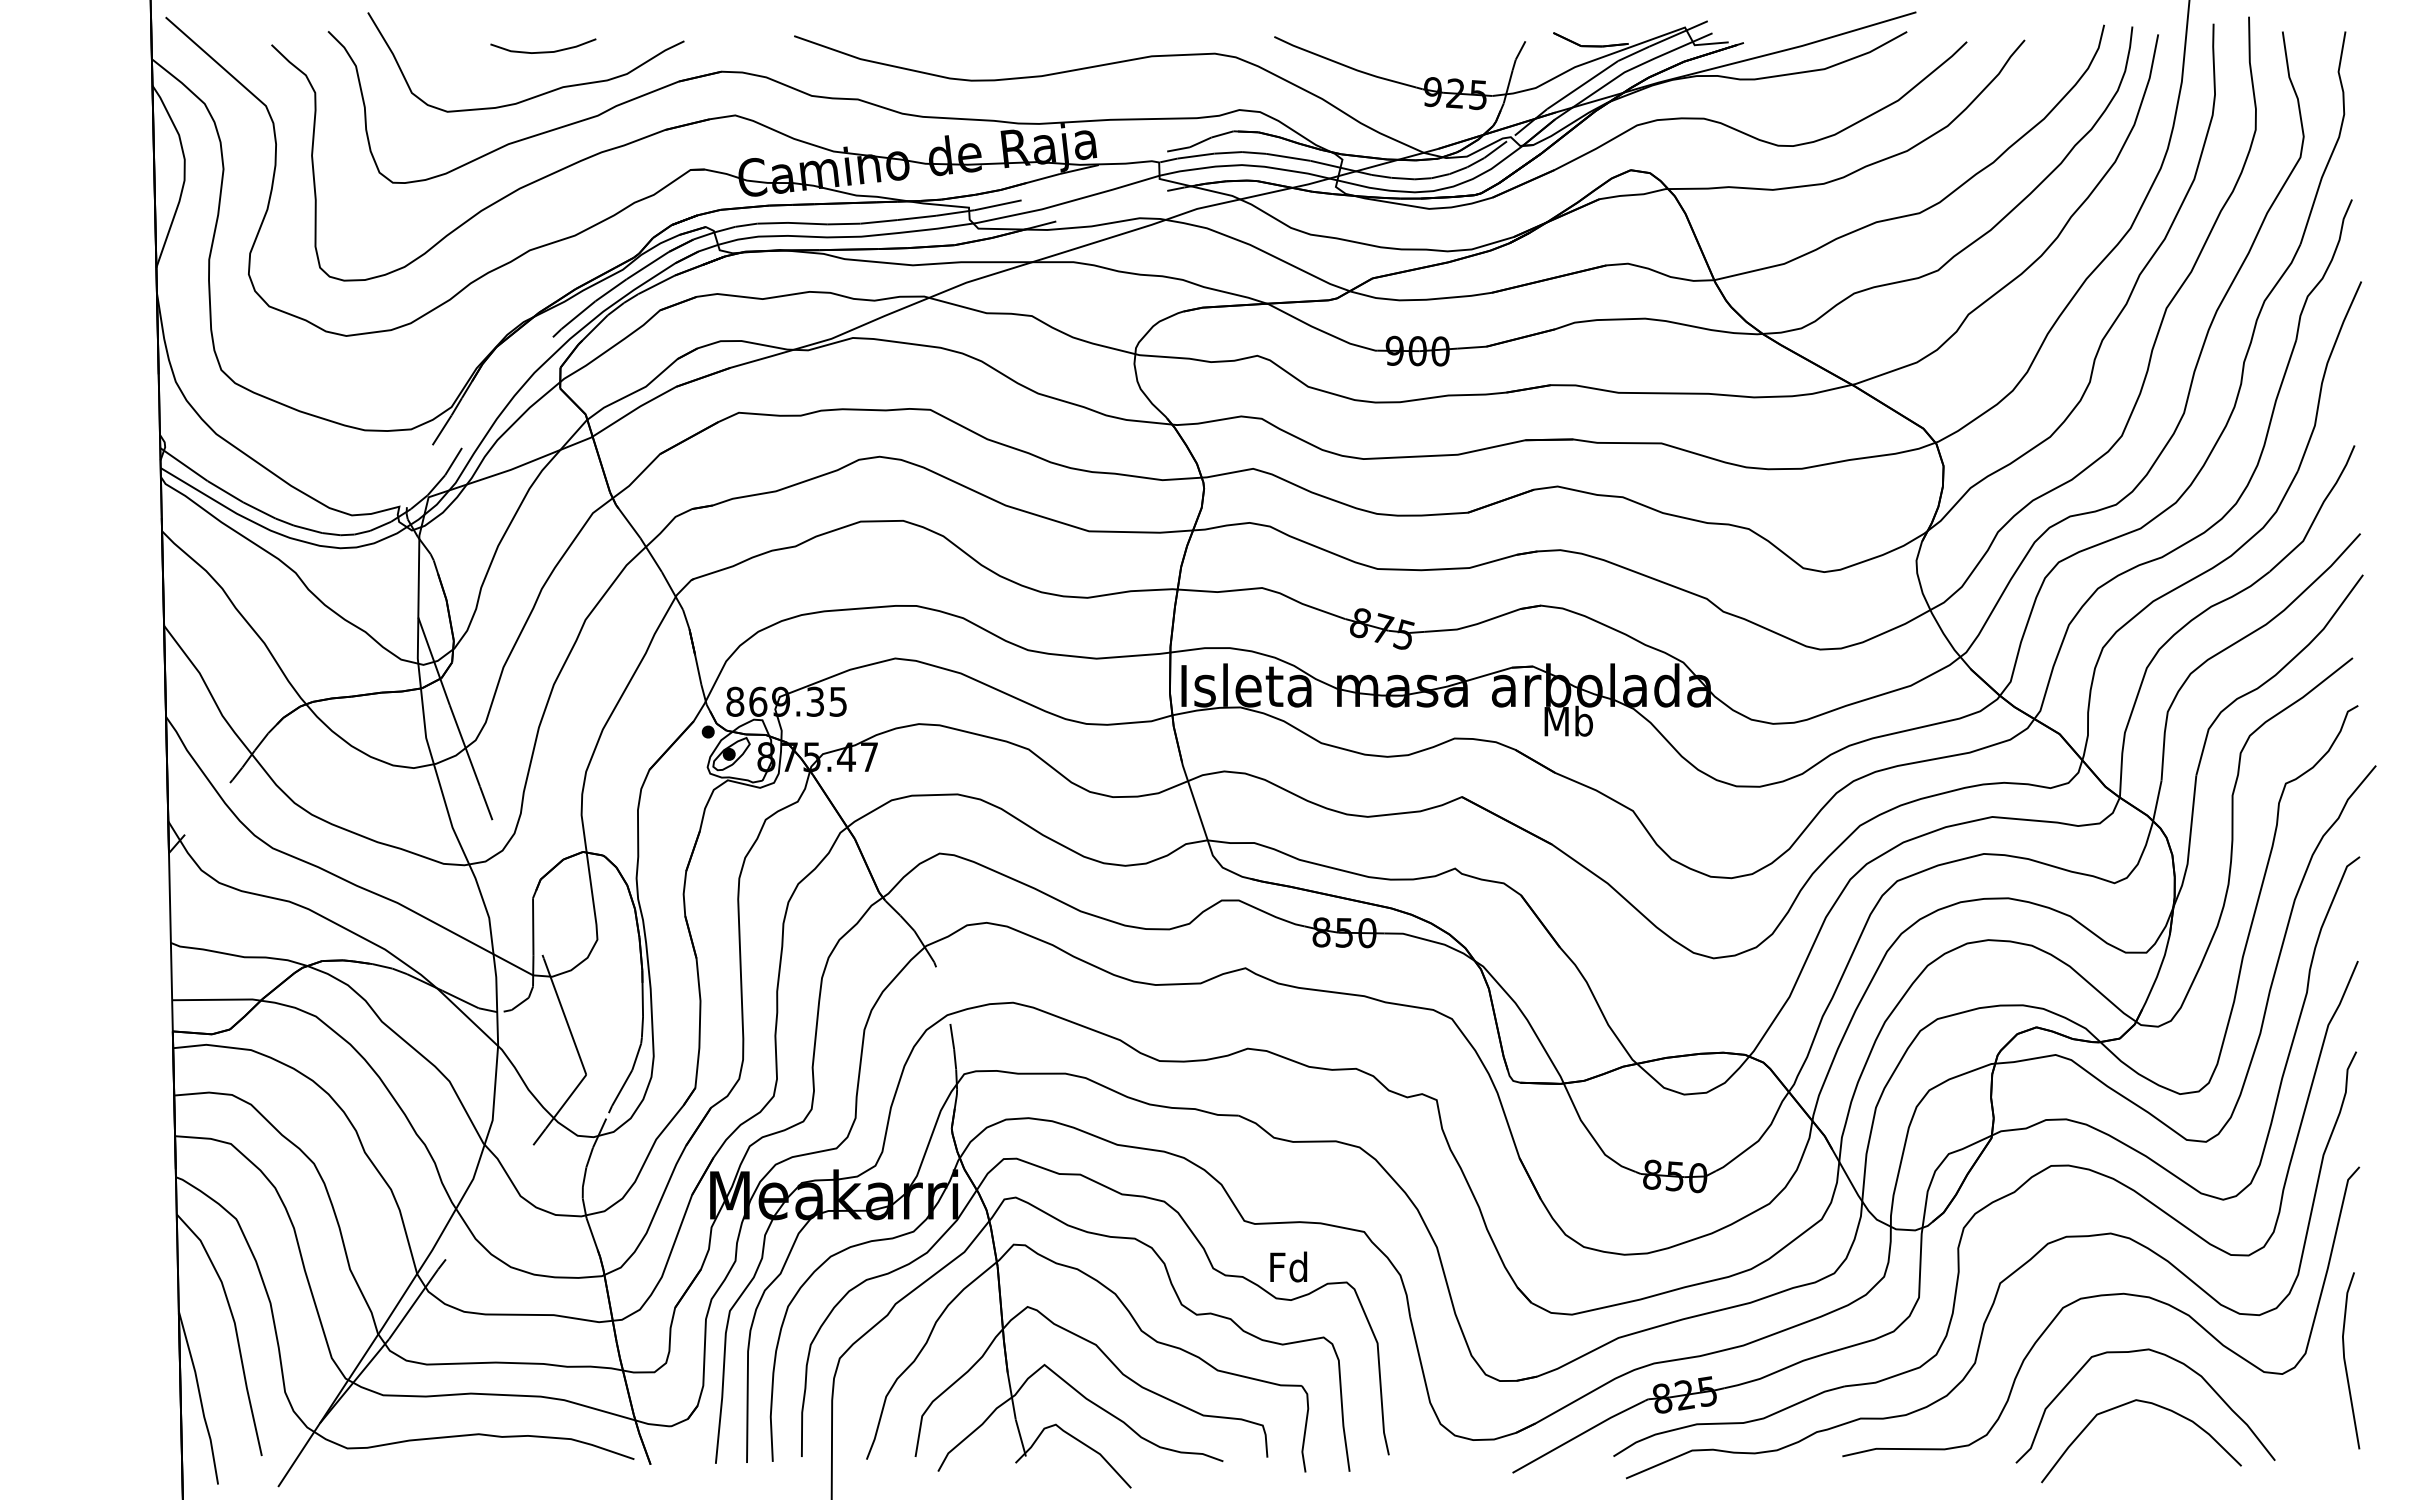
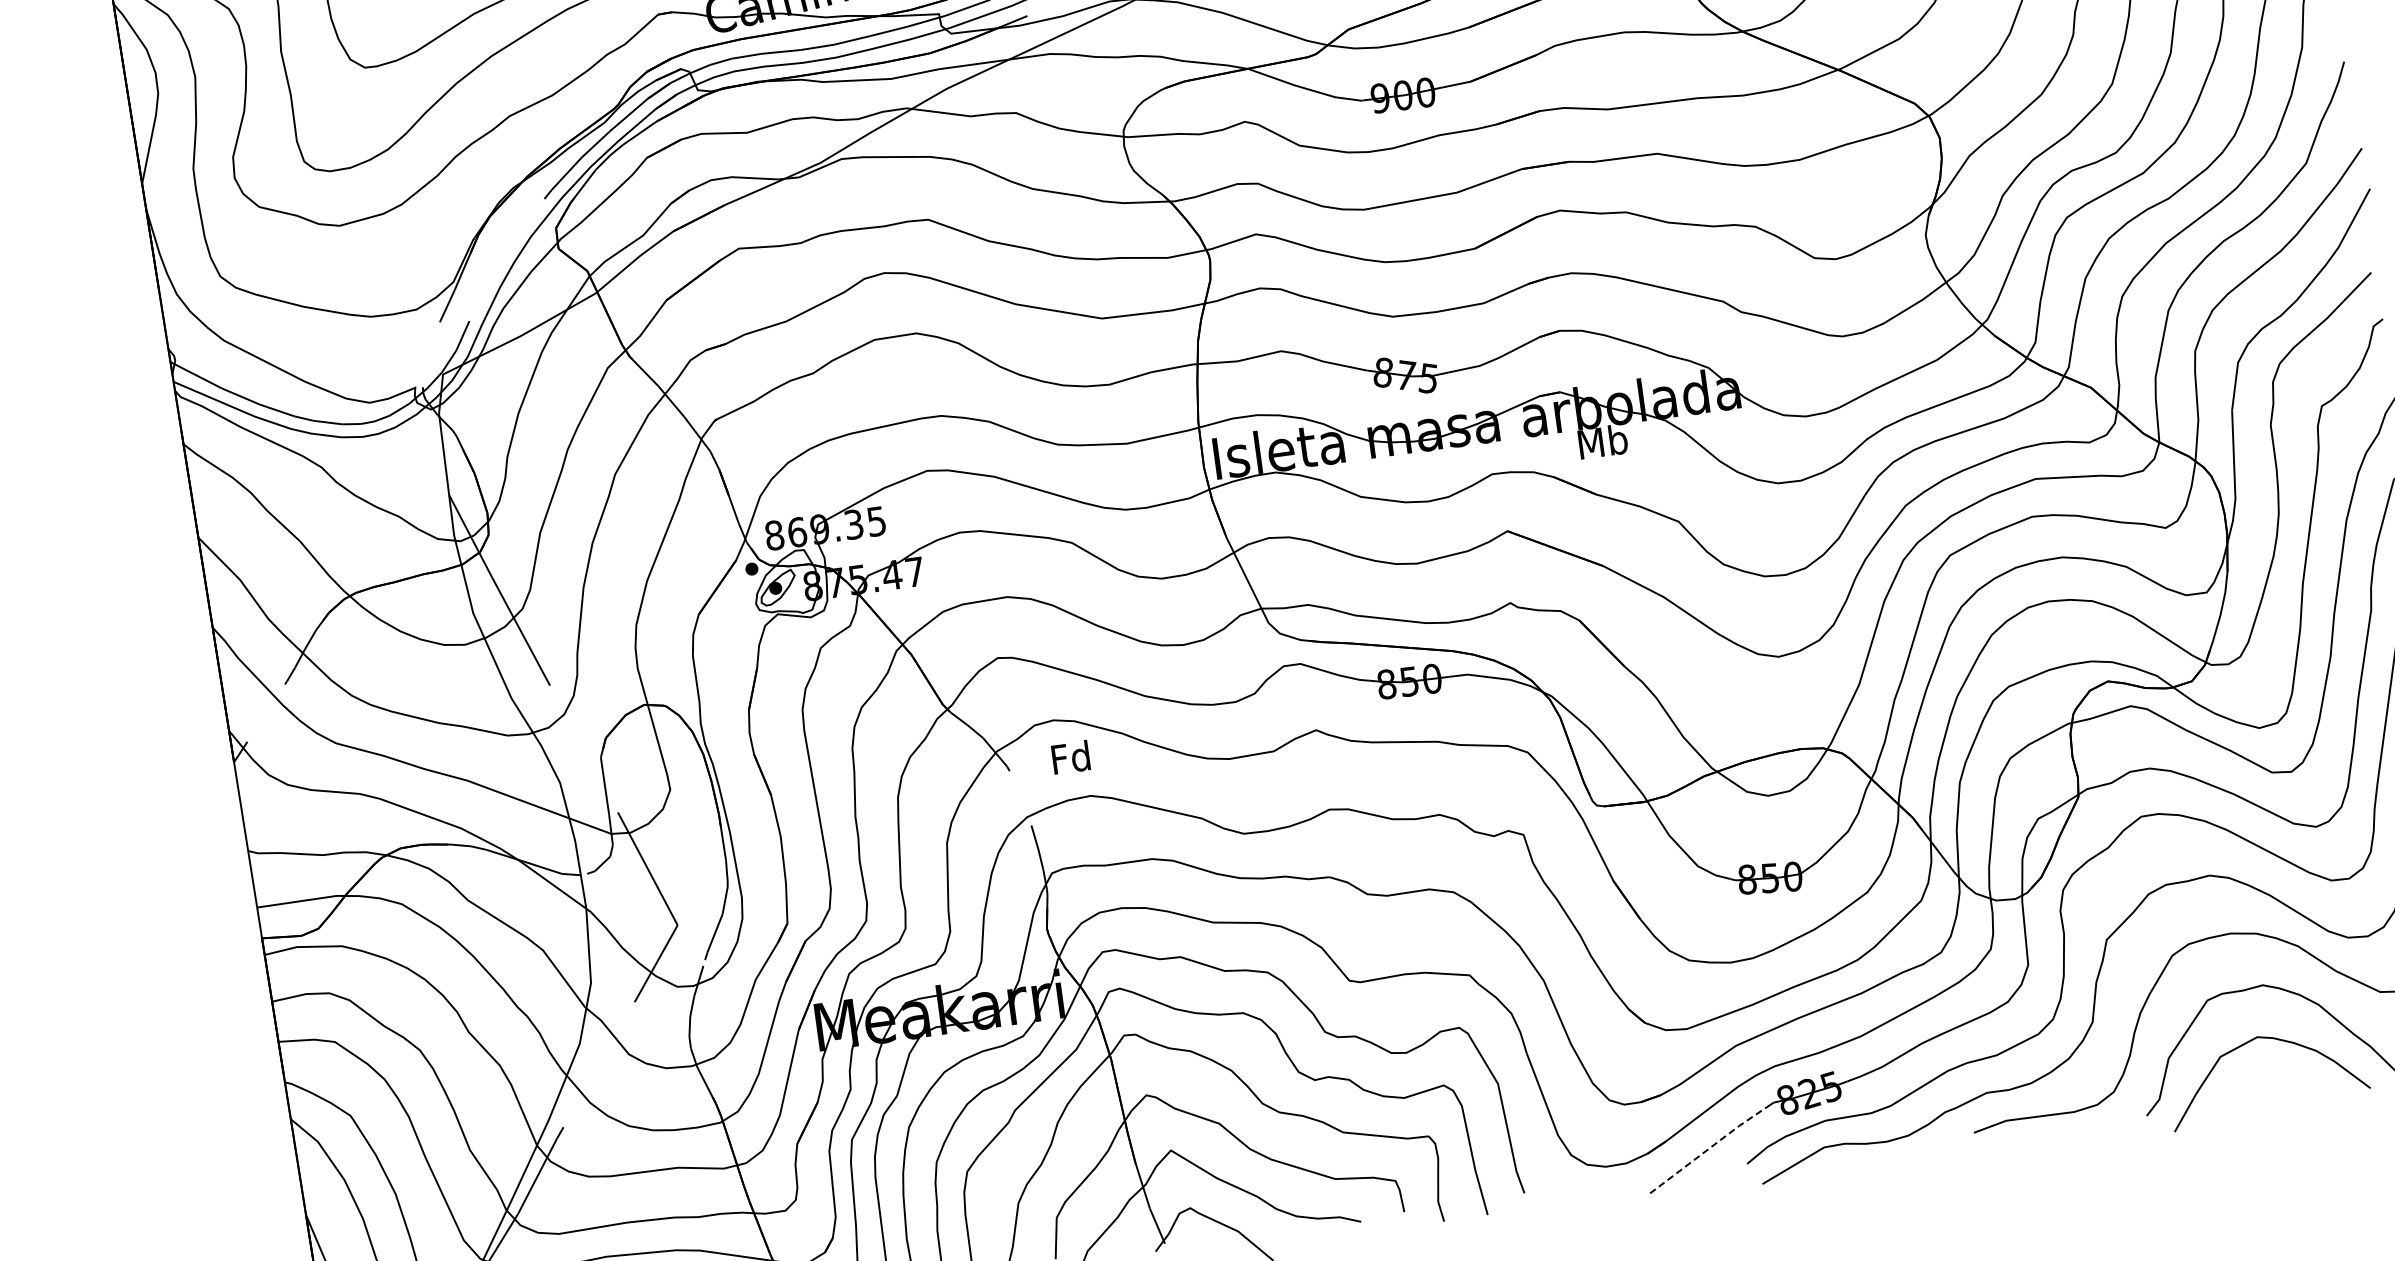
text: (1288, 1266) -> (1070, 757), moved
line: (1578, 1435) -> (1709, 1147), solid -> dashed

